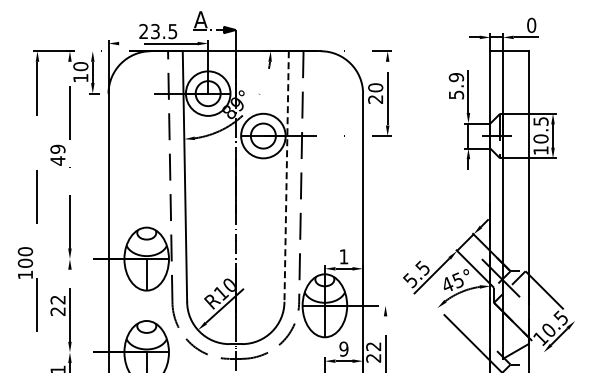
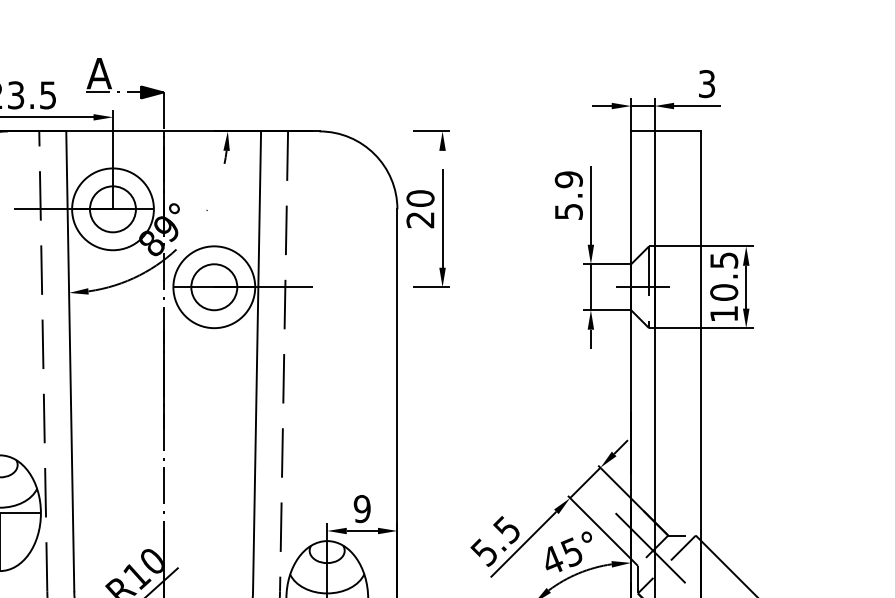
text: (531, 25) -> (706, 84), 0 -> 3
line: (286, 176) -> (256, 361), dashed -> solid
text: (343, 256) -> (361, 508), 1 -> 9

